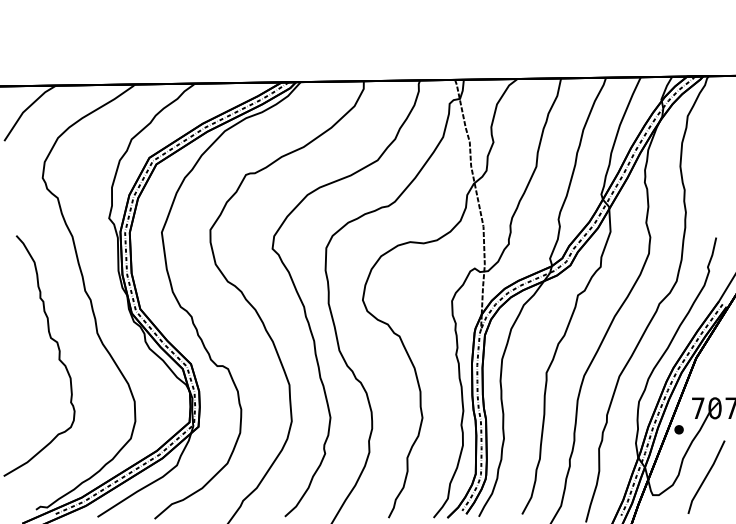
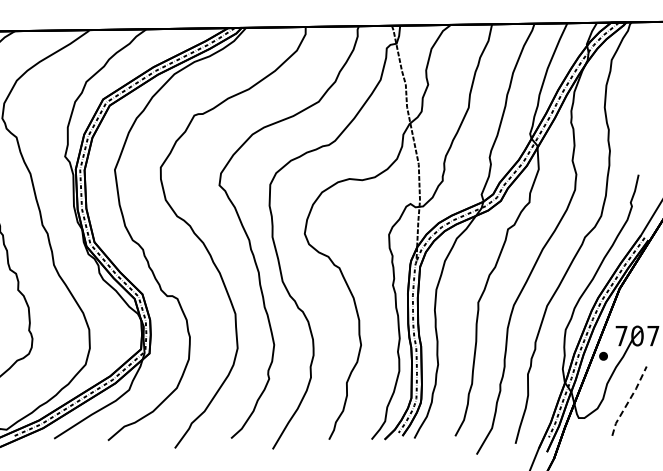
line: (706, 476) -> (629, 400), solid -> dashed

